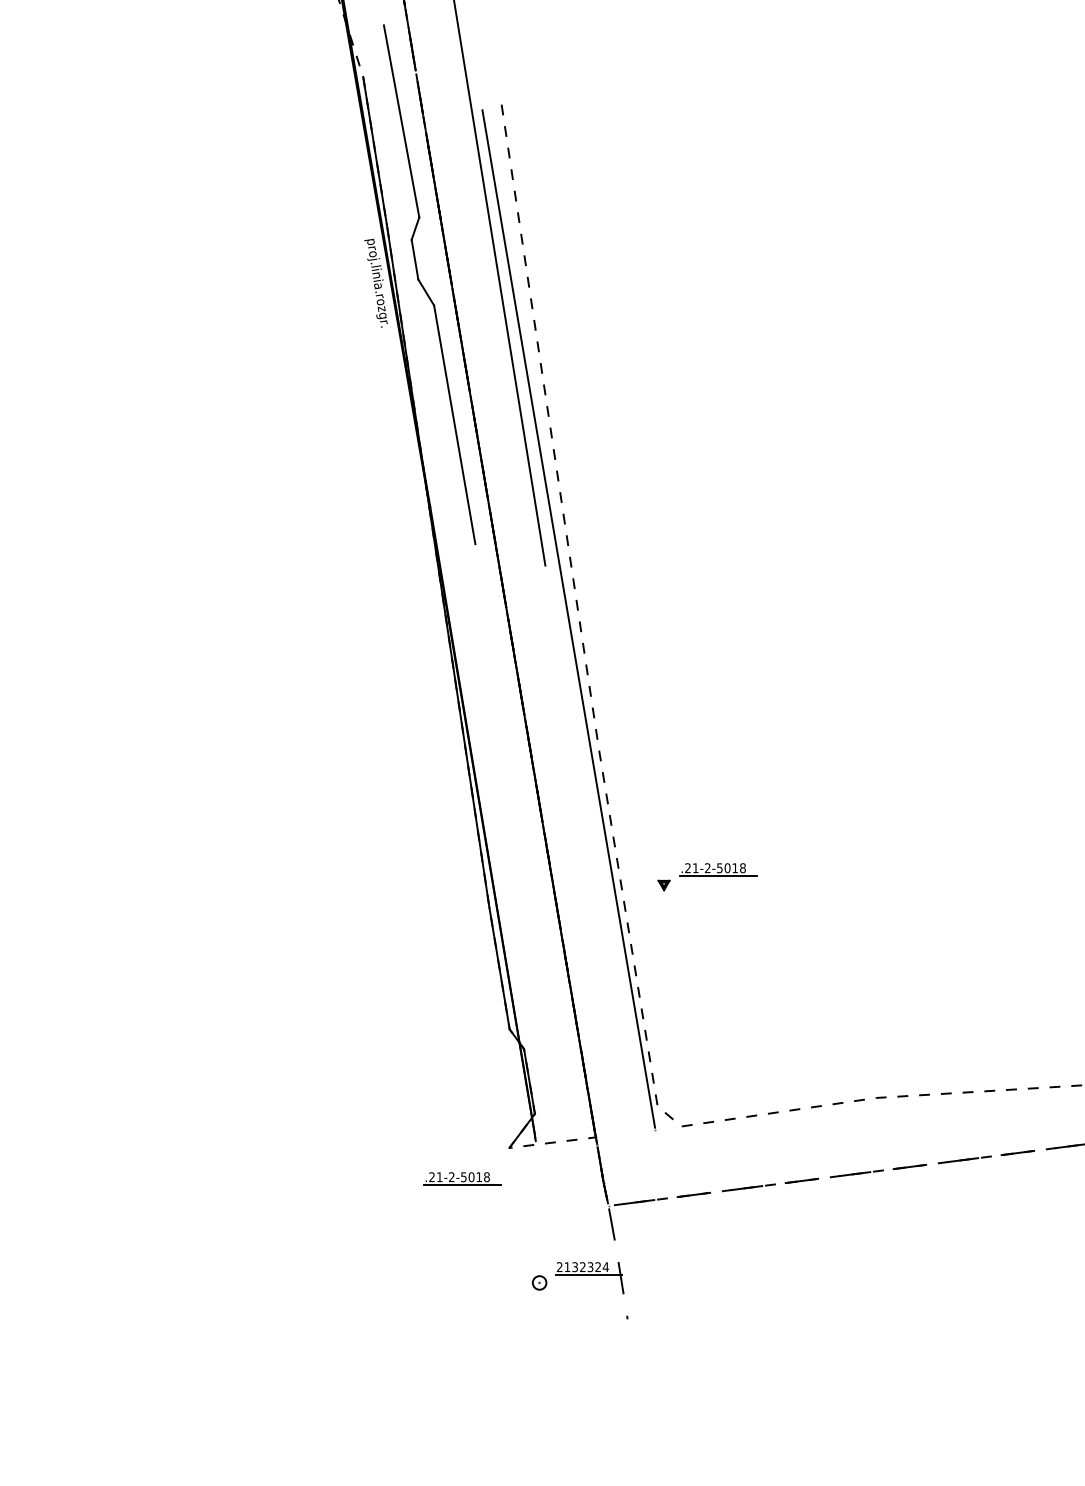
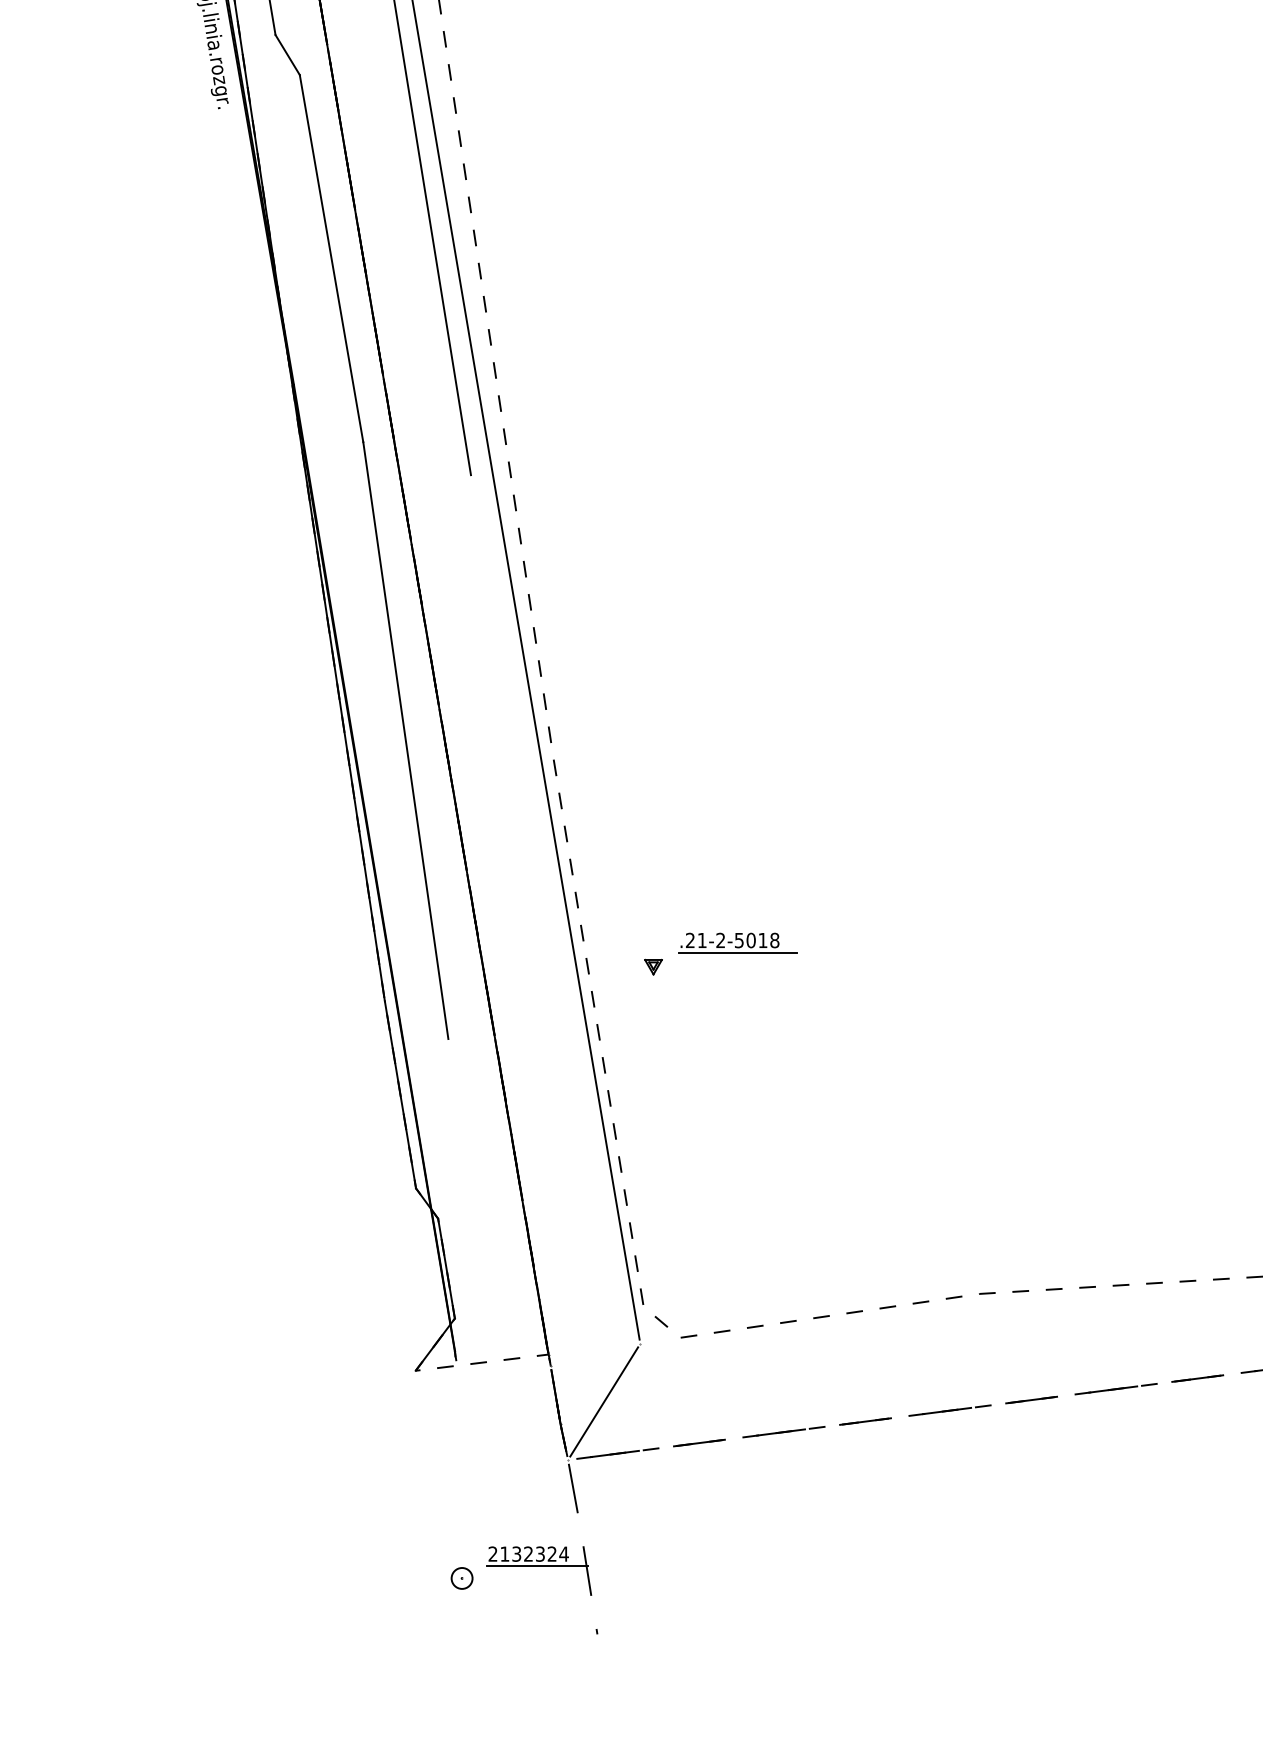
line: (502, 738) -> (404, 741), added
line: (631, 1167) -> (603, 1400), added
part: (462, 1178) -> (343, 1417), removed

